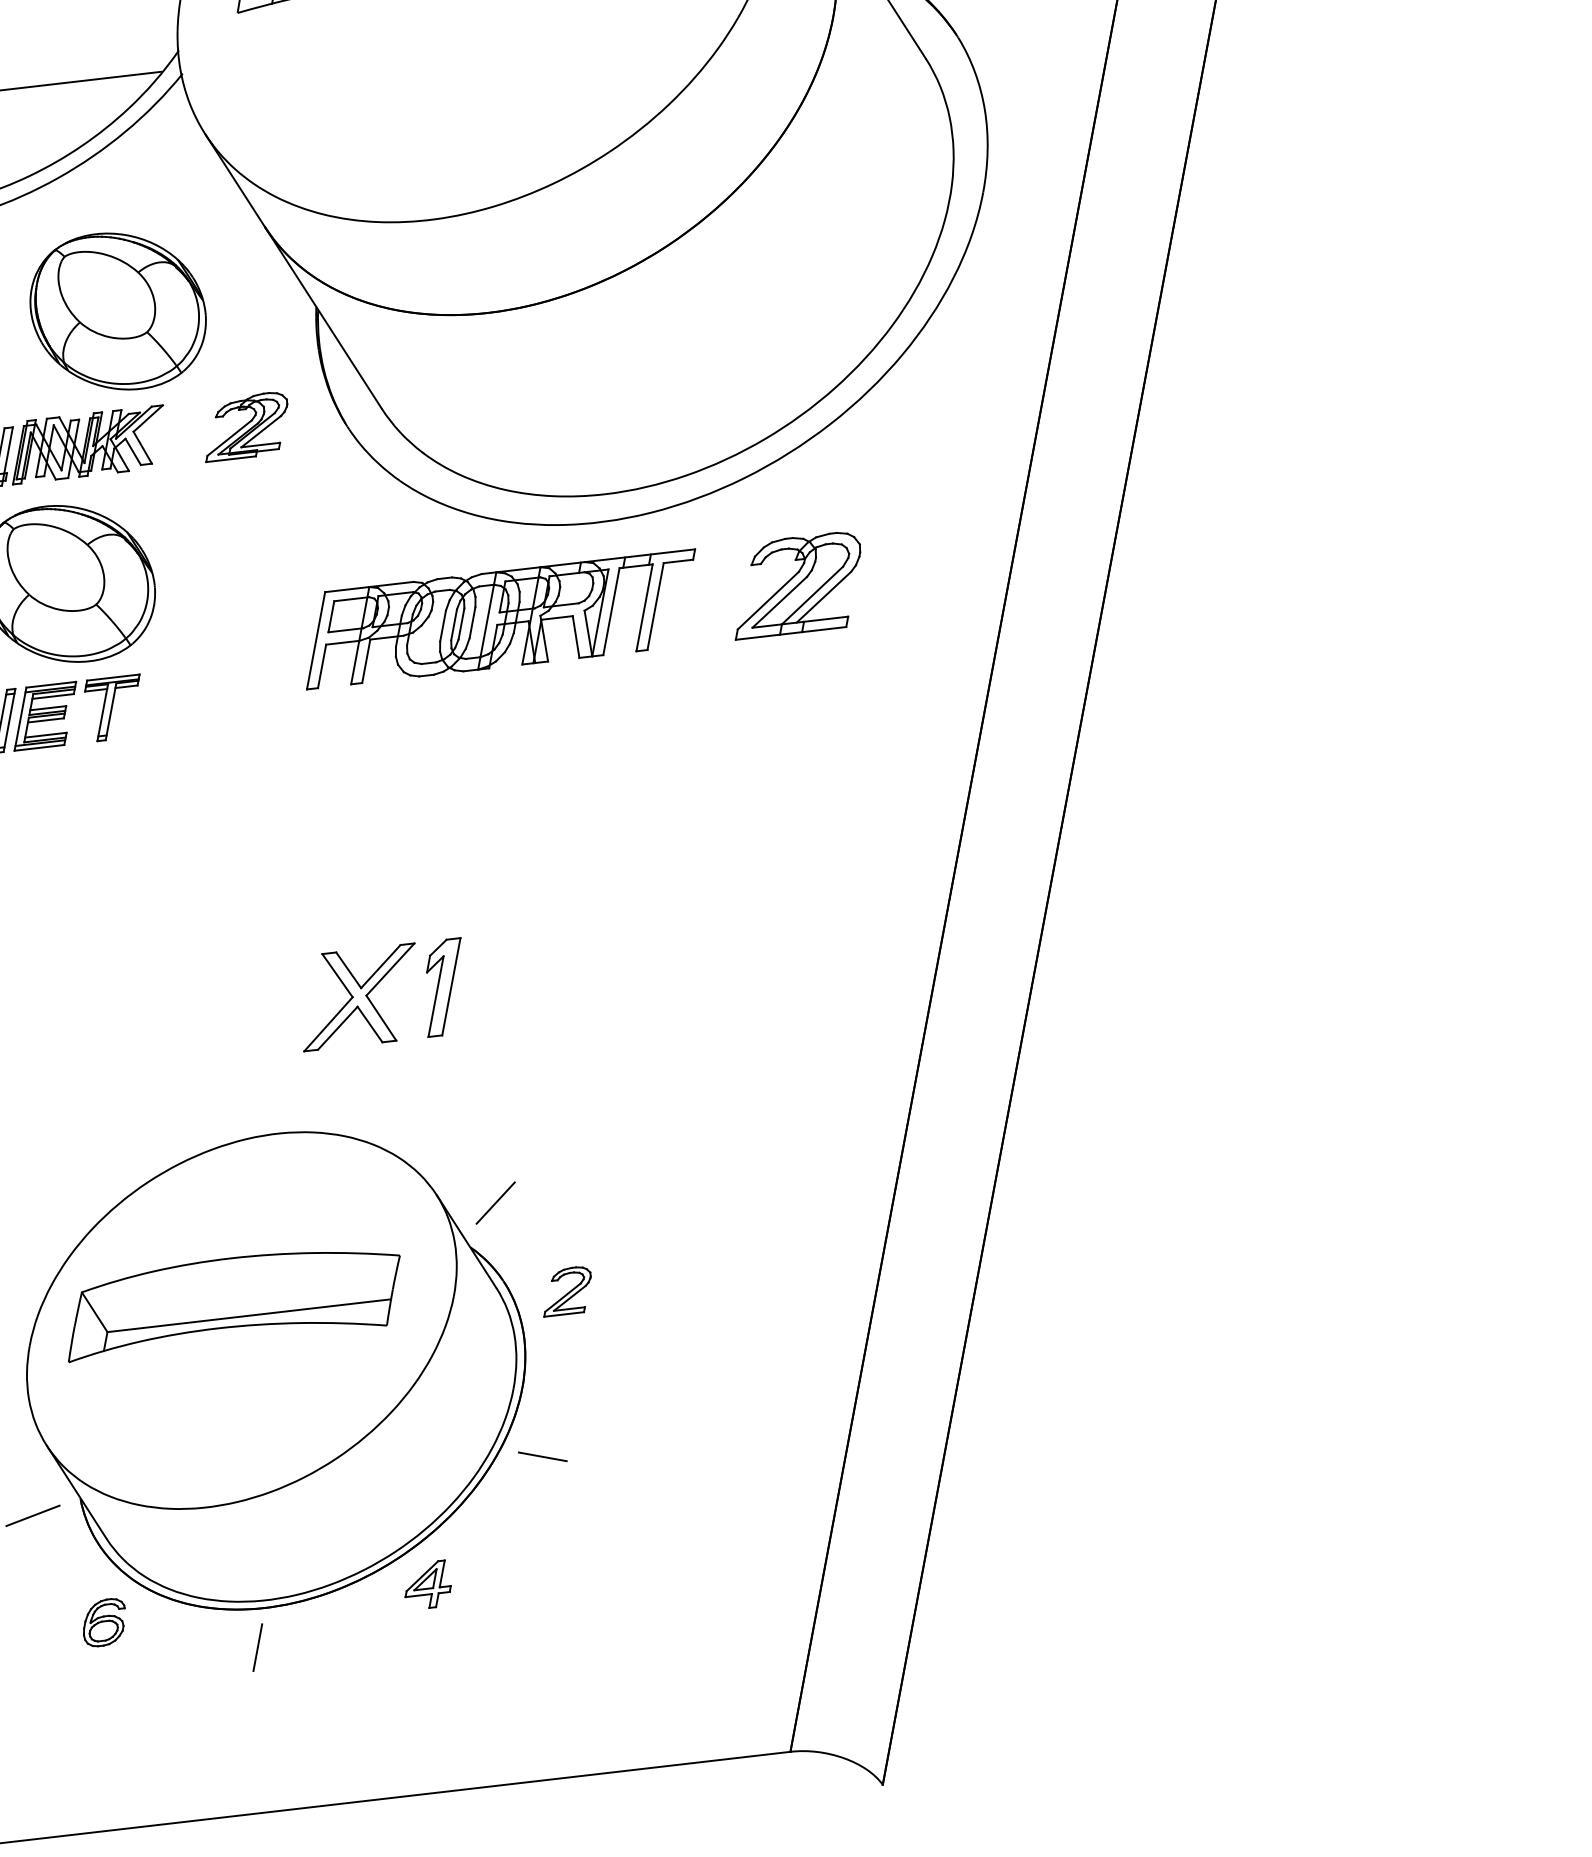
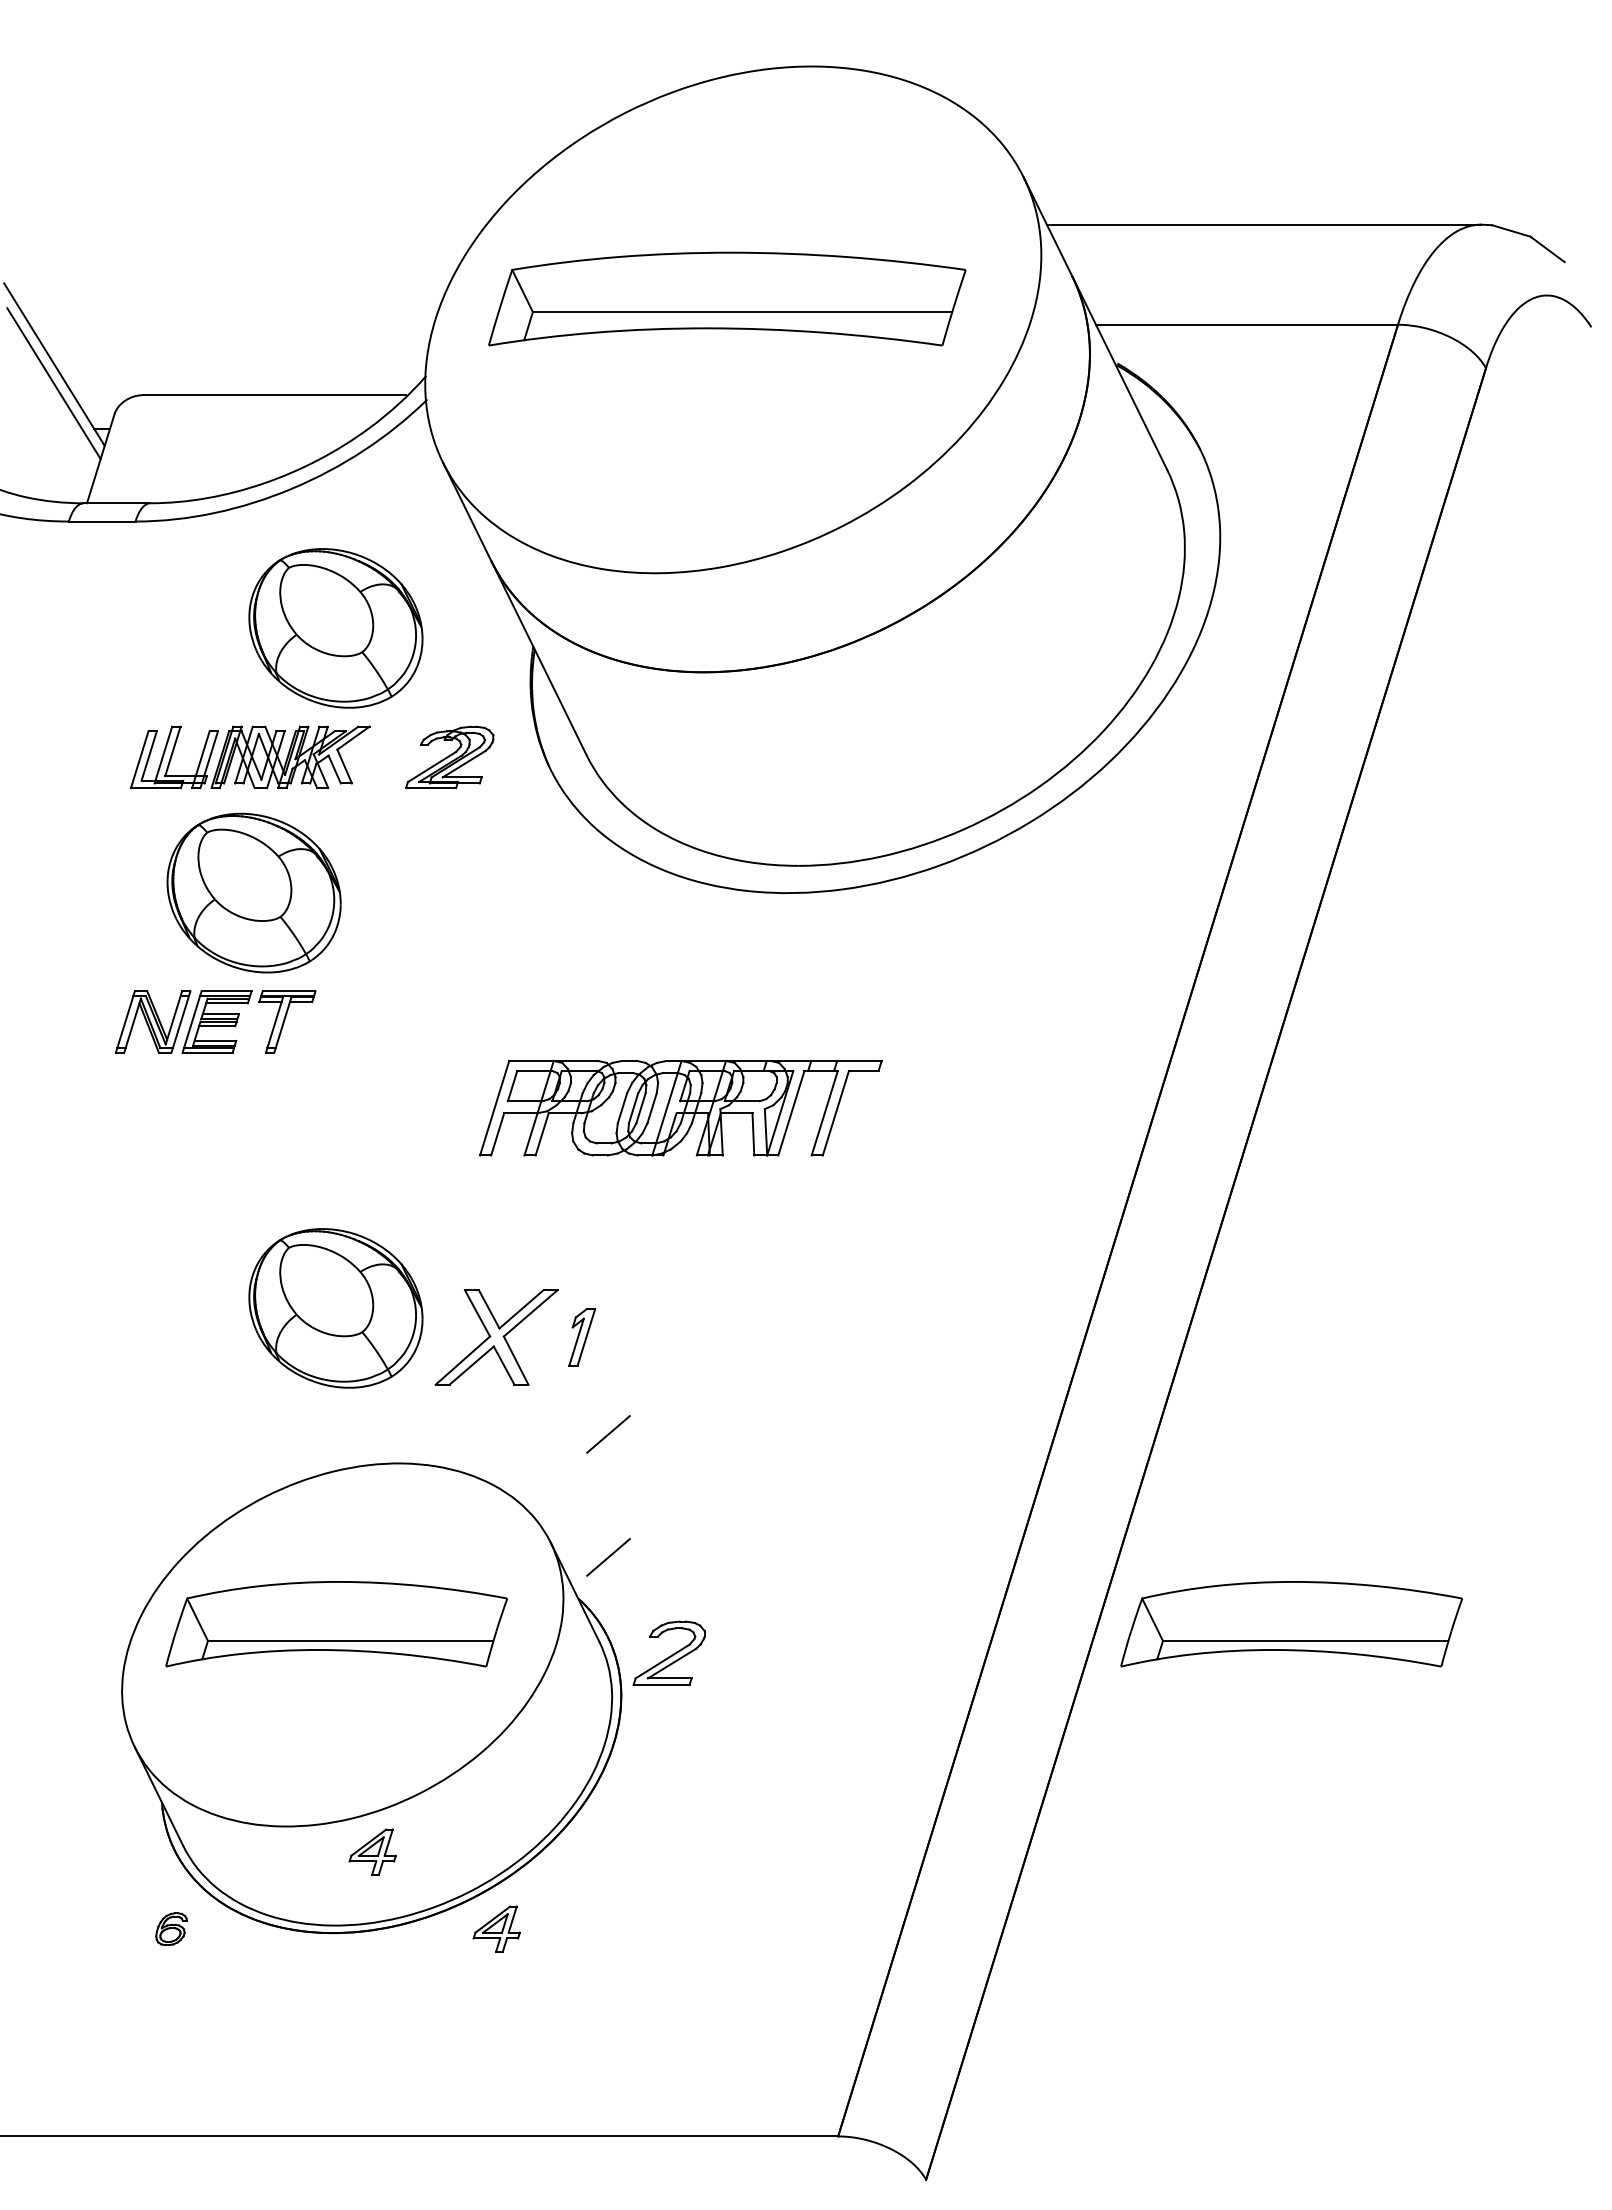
part: (796, 585) -> (978, 978), removed
part: (500, 618) -> (680, 1107), moved
part: (195, 987) -> (335, 1308), added
part: (443, 987) -> (581, 1337), size x0.6
line: (481, 1080) -> (608, 1434), added
part: (1181, 1191) -> (1291, 1624), added
part: (566, 1290) -> (668, 1652), size x1.4
line: (542, 1456) -> (625, 1814), removed
line: (32, 1515) -> (112, 1814), removed
part: (295, 1522) -> (372, 1851), added
part: (104, 1621) -> (171, 1928), size x0.7
line: (258, 1647) -> (321, 1971), removed

